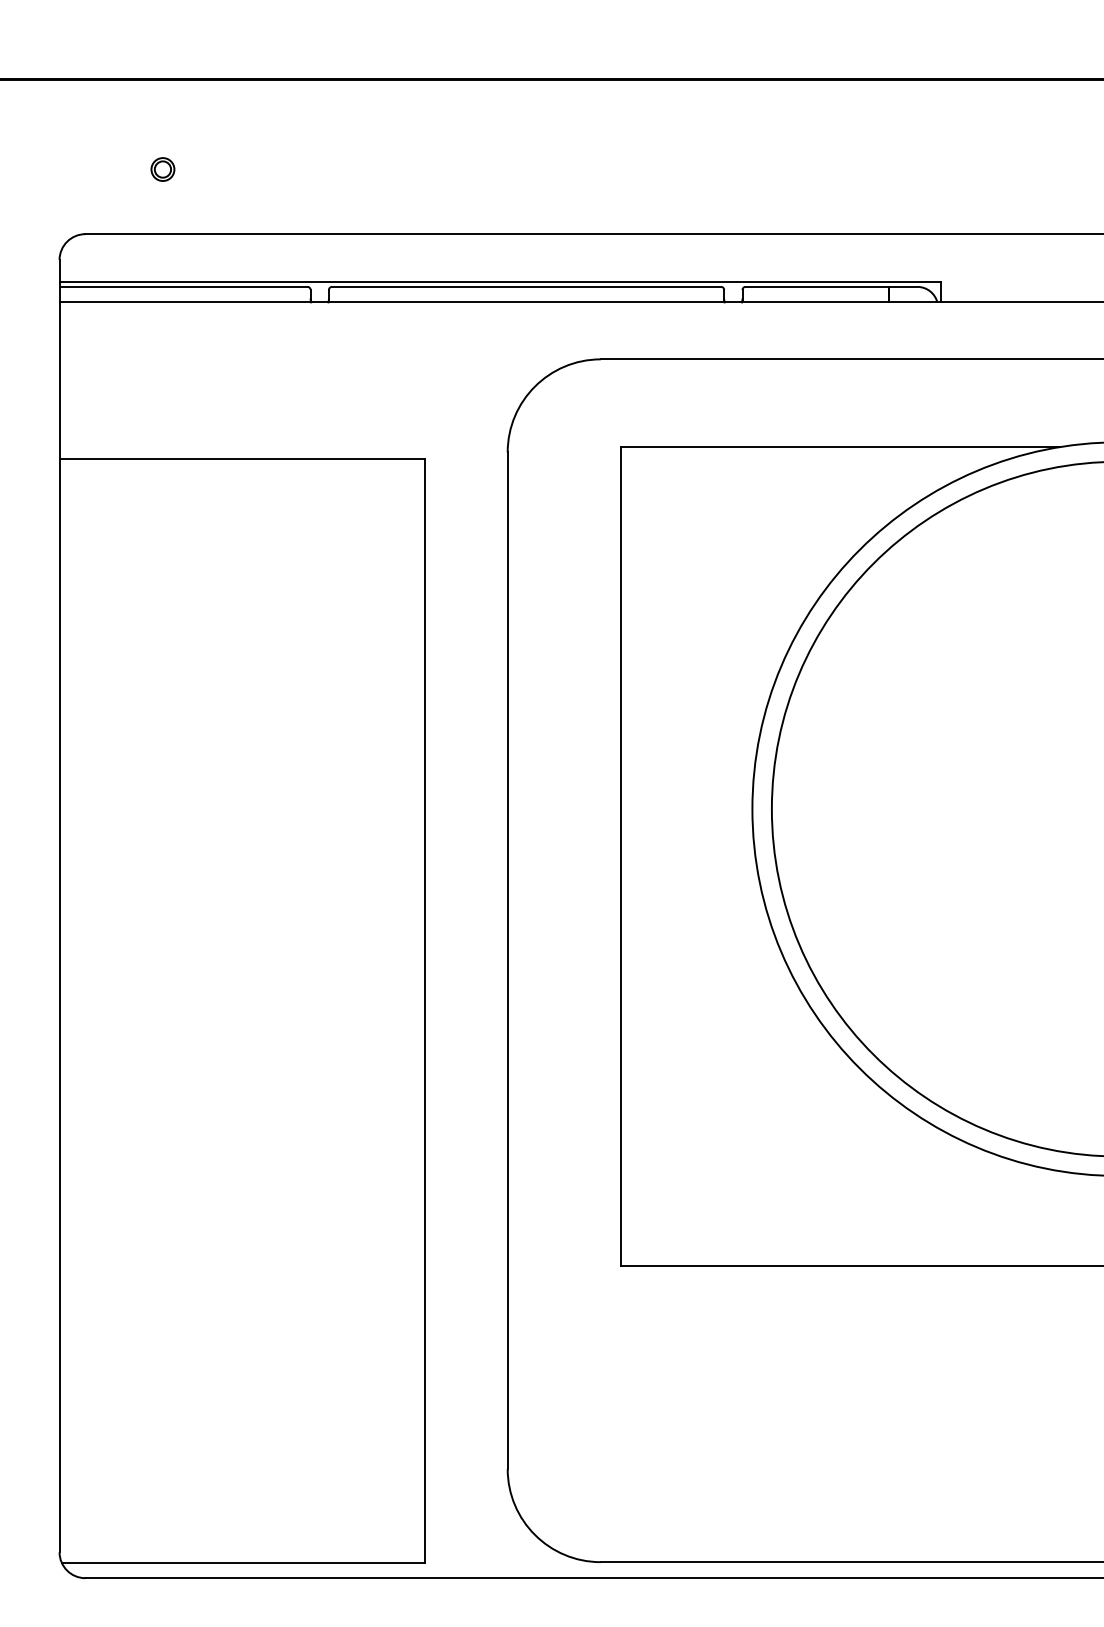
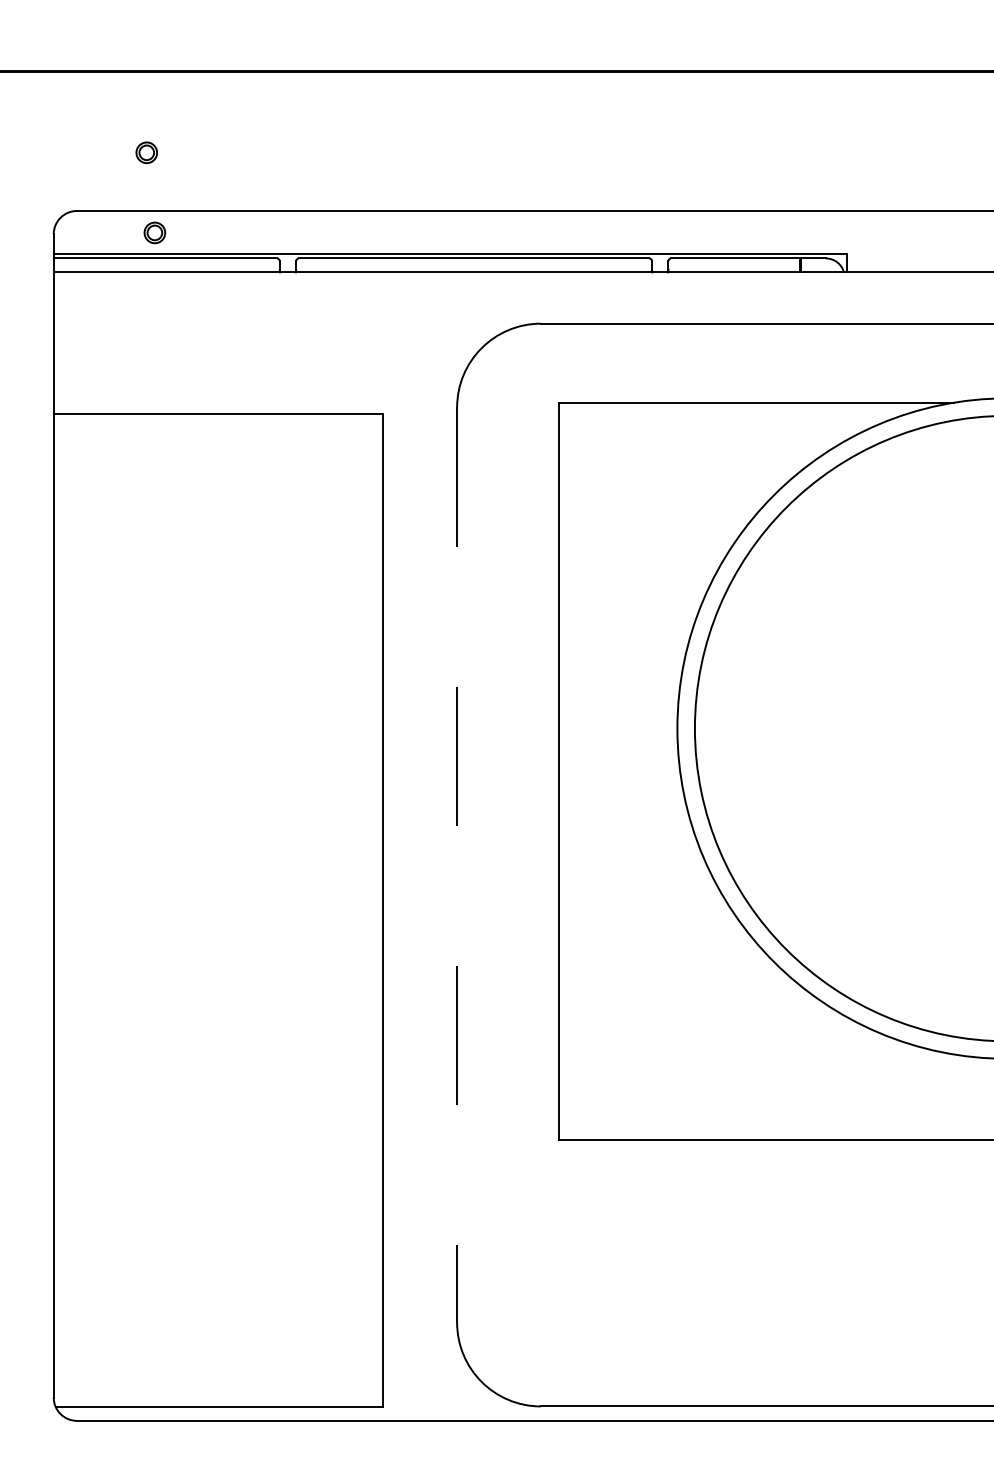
part: (171, 258) -> (154, 232), added
line: (507, 961) -> (456, 865), solid -> dashed

